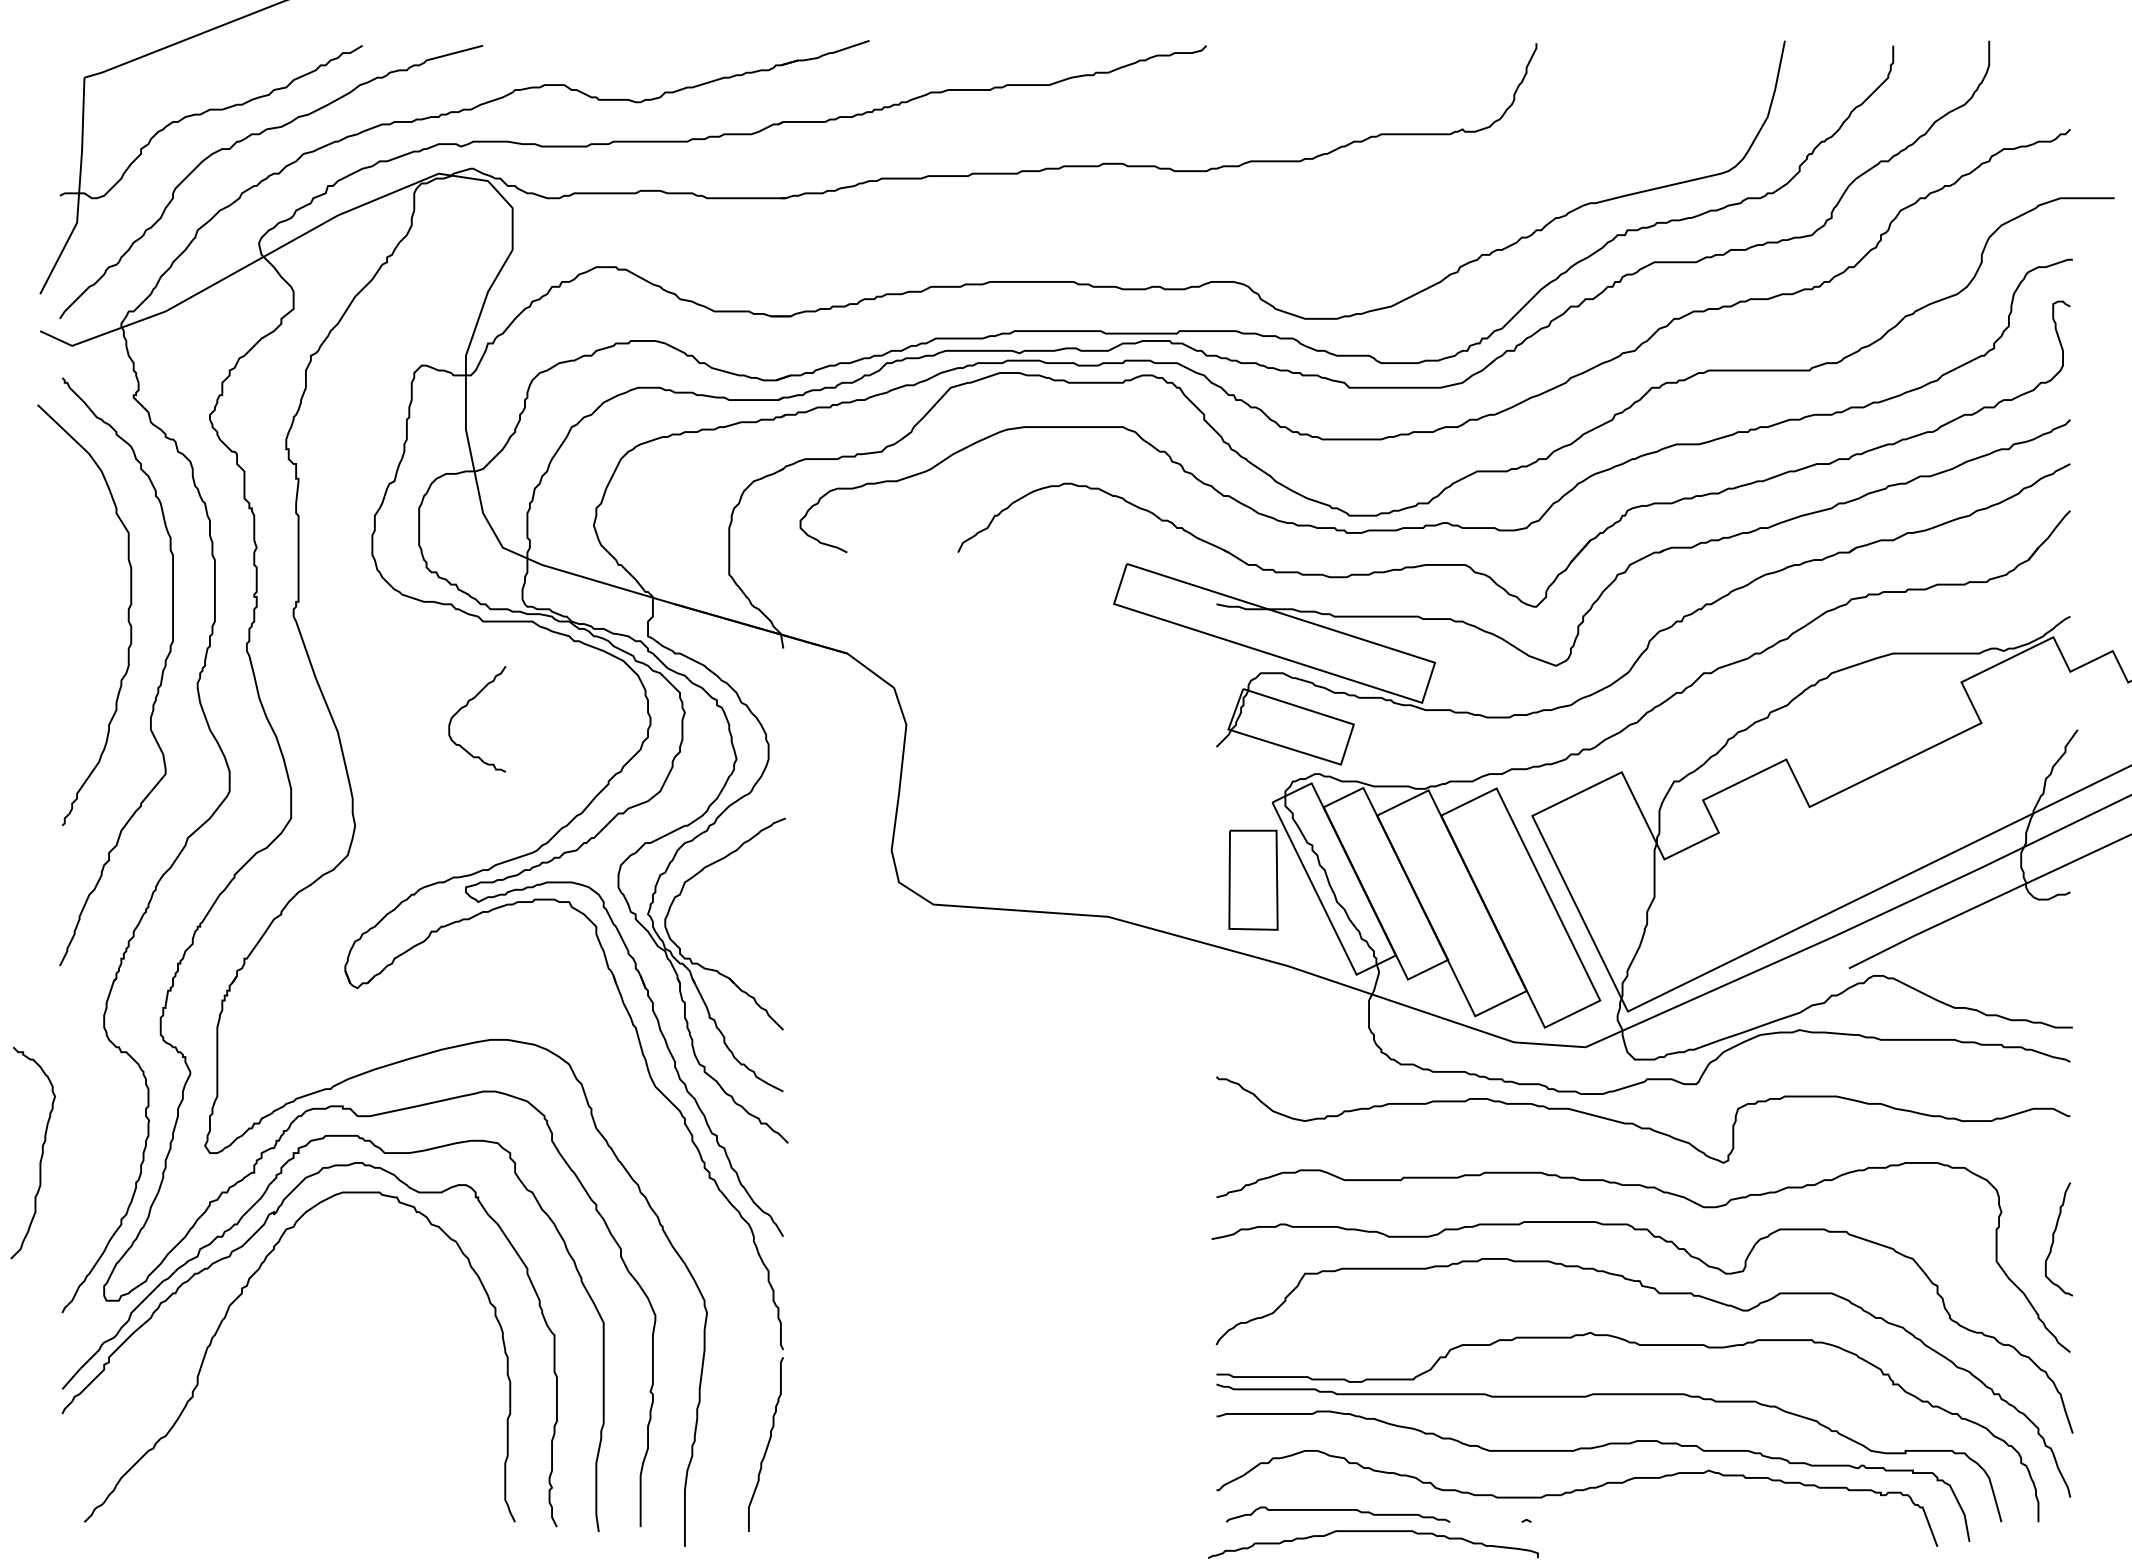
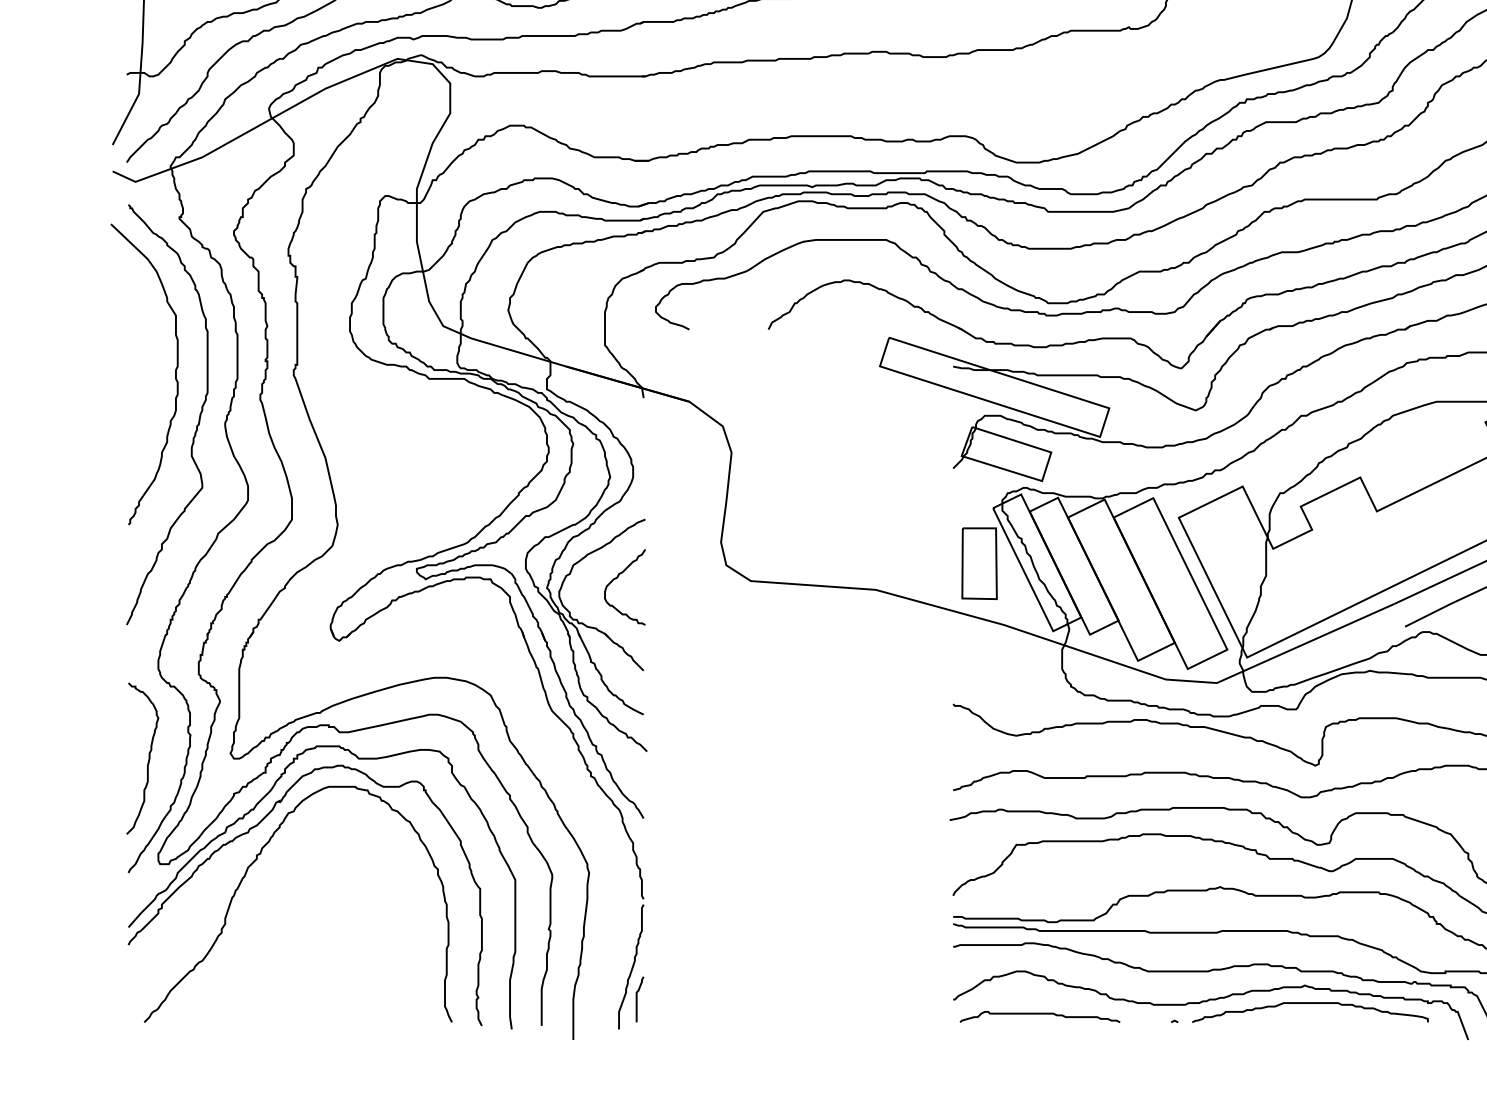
curve: (465, 707) -> (616, 578), moved
curve: (41, 1153) -> (148, 758), moved
curve: (774, 1490) -> (637, 999), added
curve: (1373, 1532) -> (1310, 1004), moved

